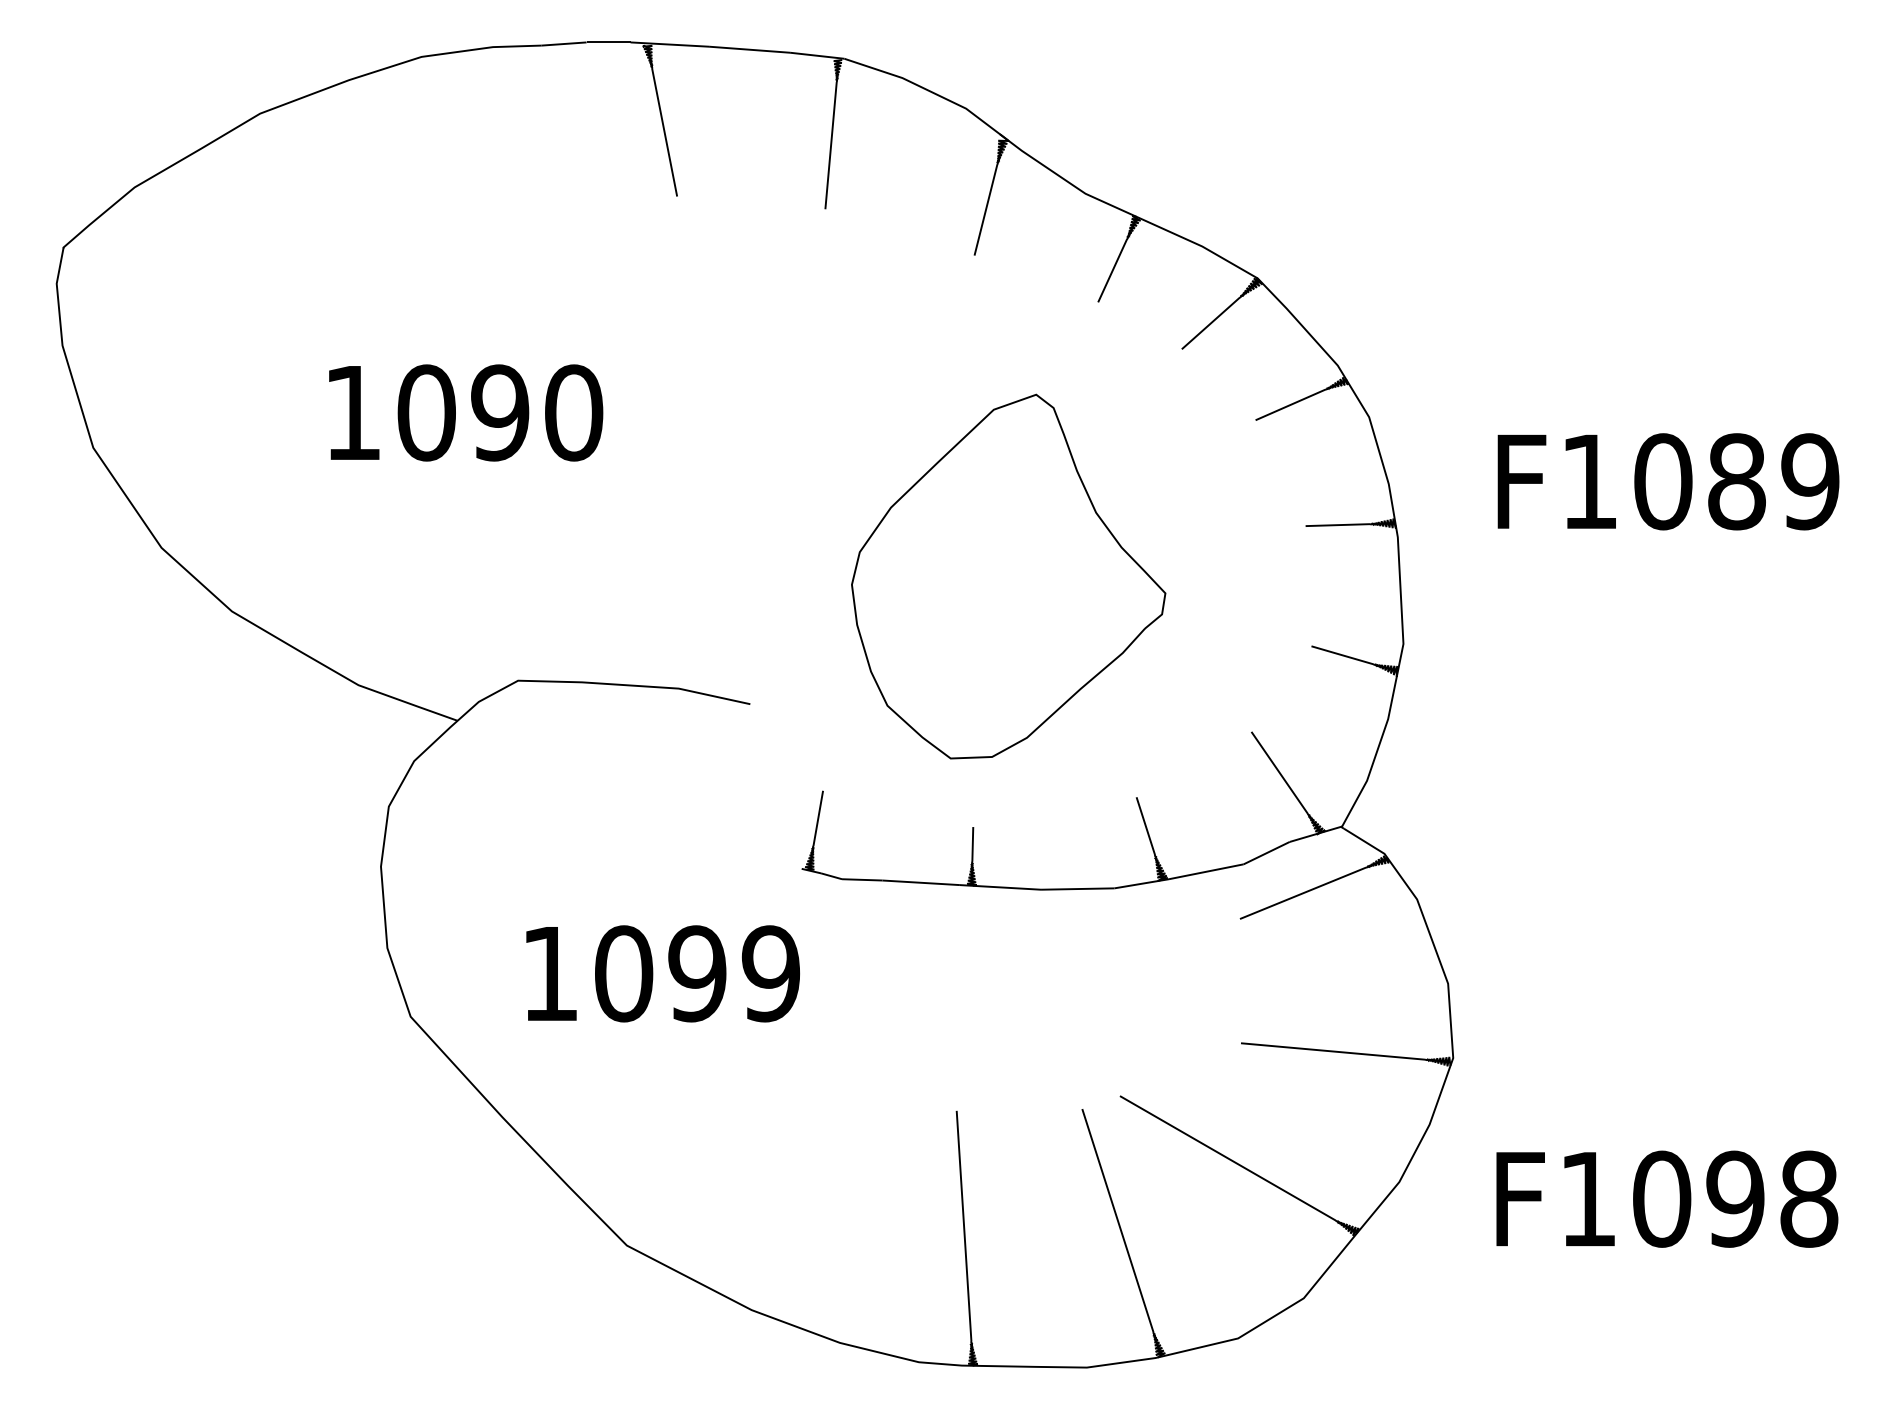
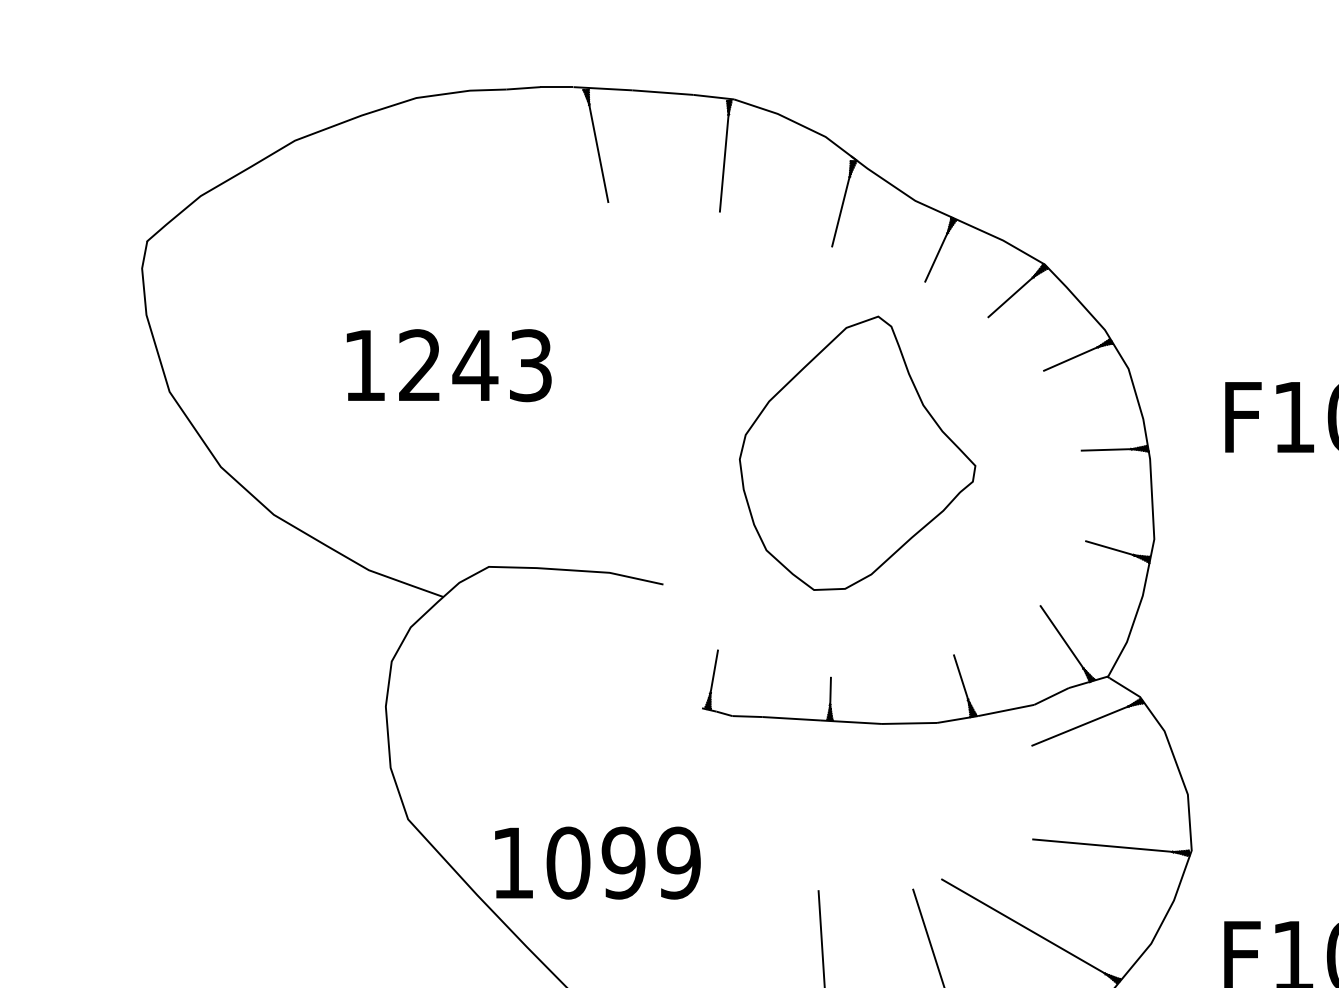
text: (500, 412) -> (475, 365), 1090 -> 1243
part: (1008, 576) -> (857, 453), moved
text: (662, 973) -> (597, 862), moved

